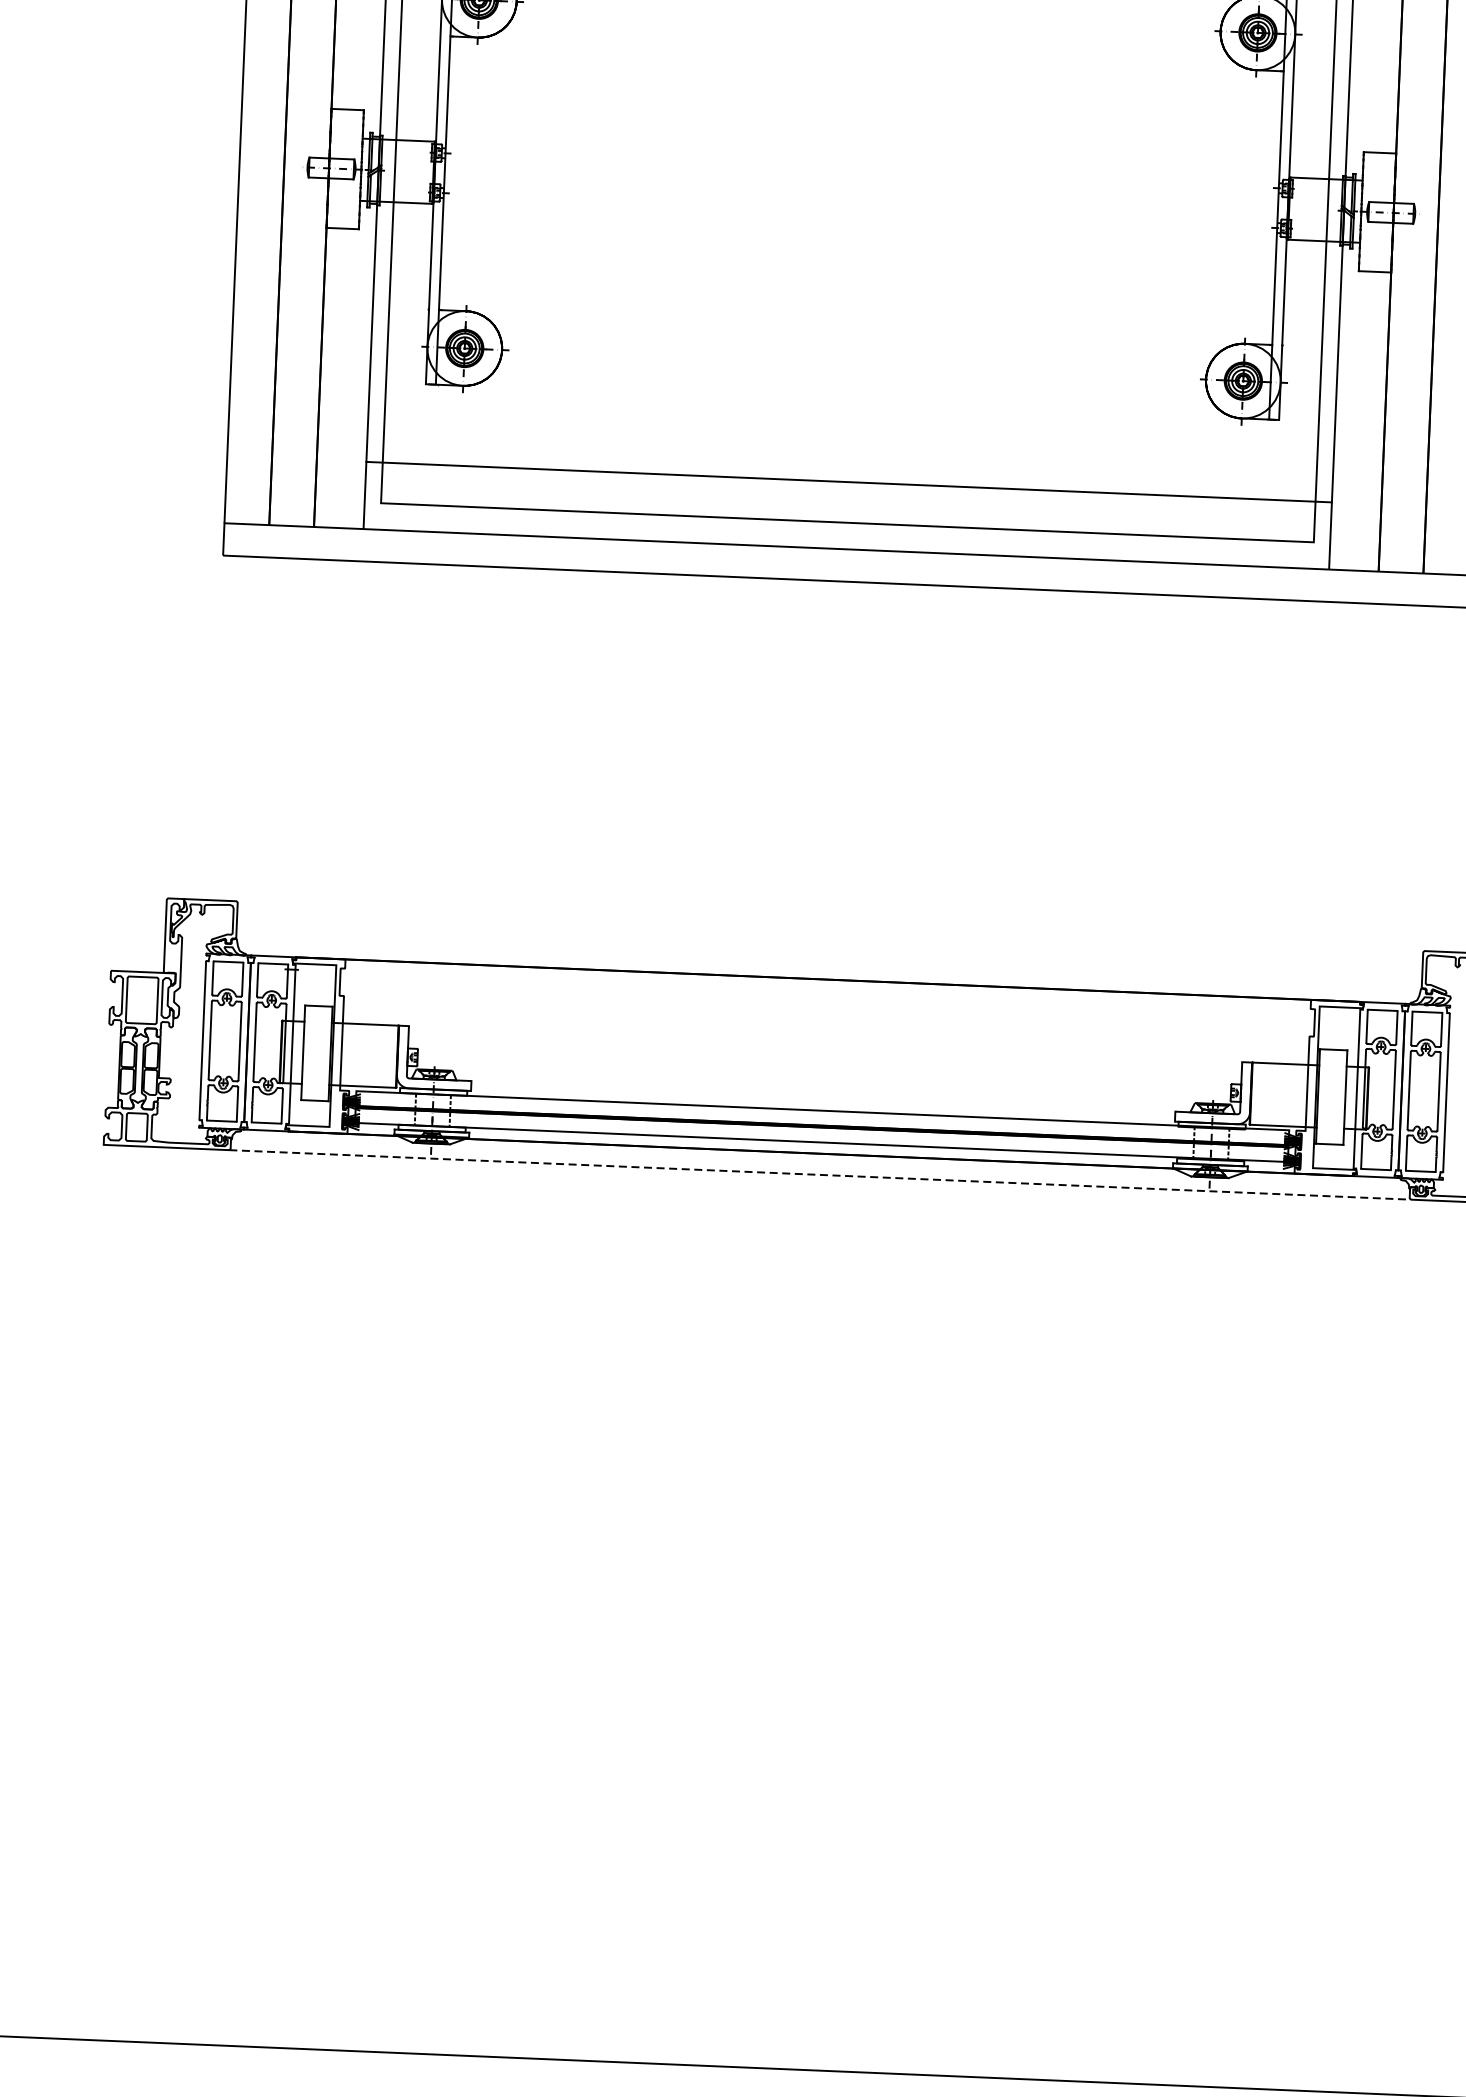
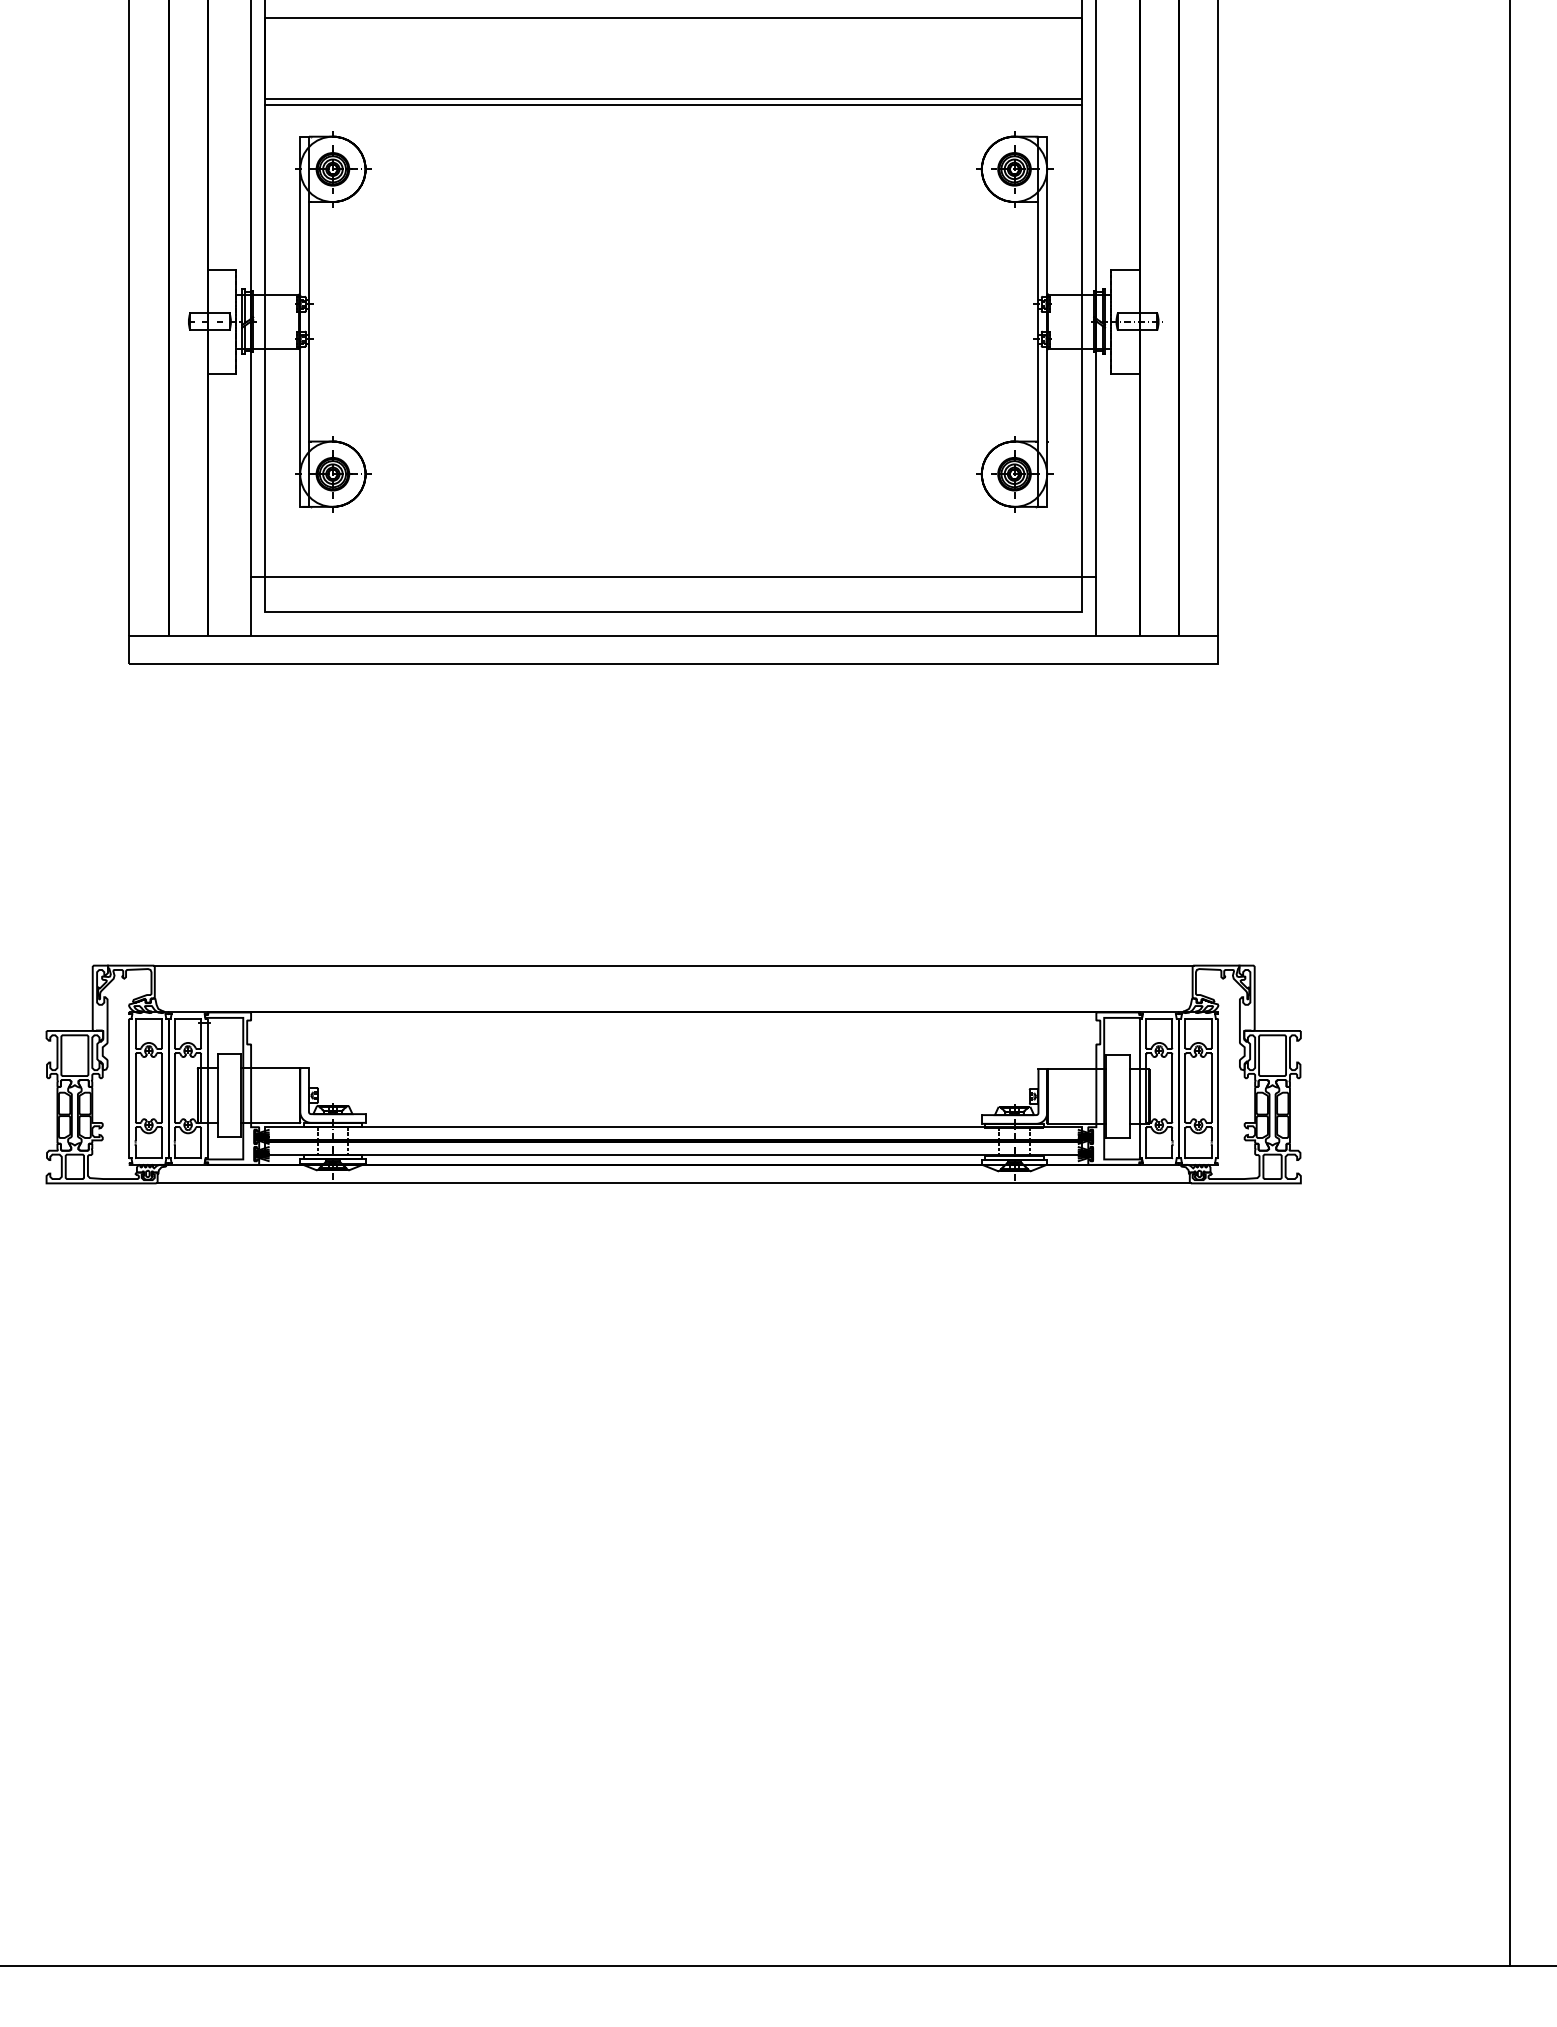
line: (830, 926) -> (673, 965), added
line: (821, 1175) -> (674, 1183), dashed -> solid

